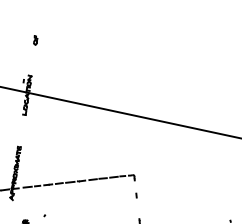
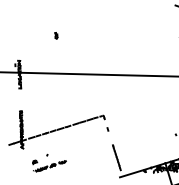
part: (36, 40) -> (56, 35), moved

